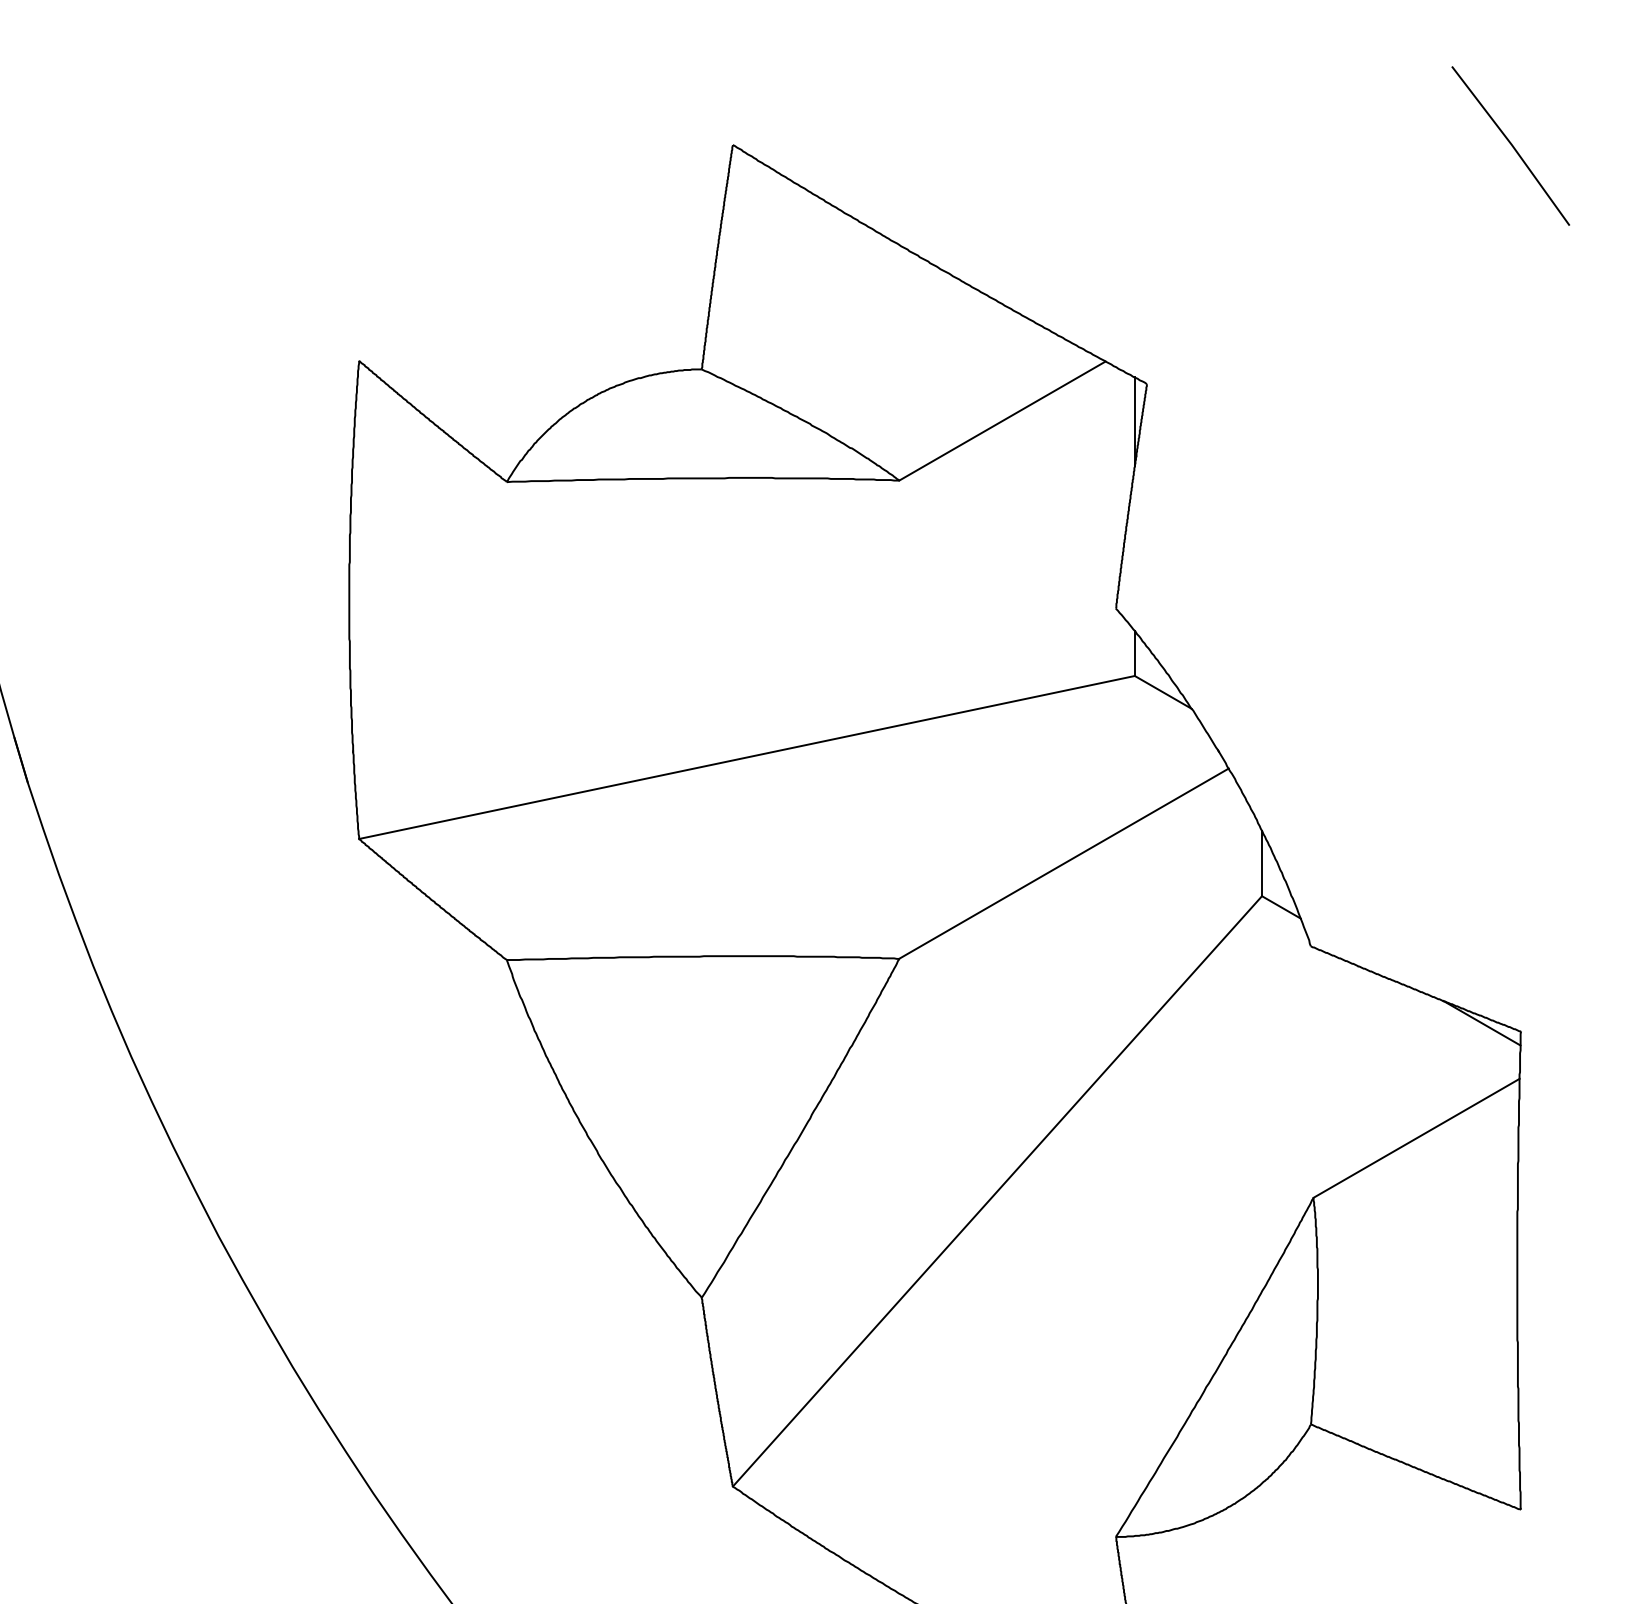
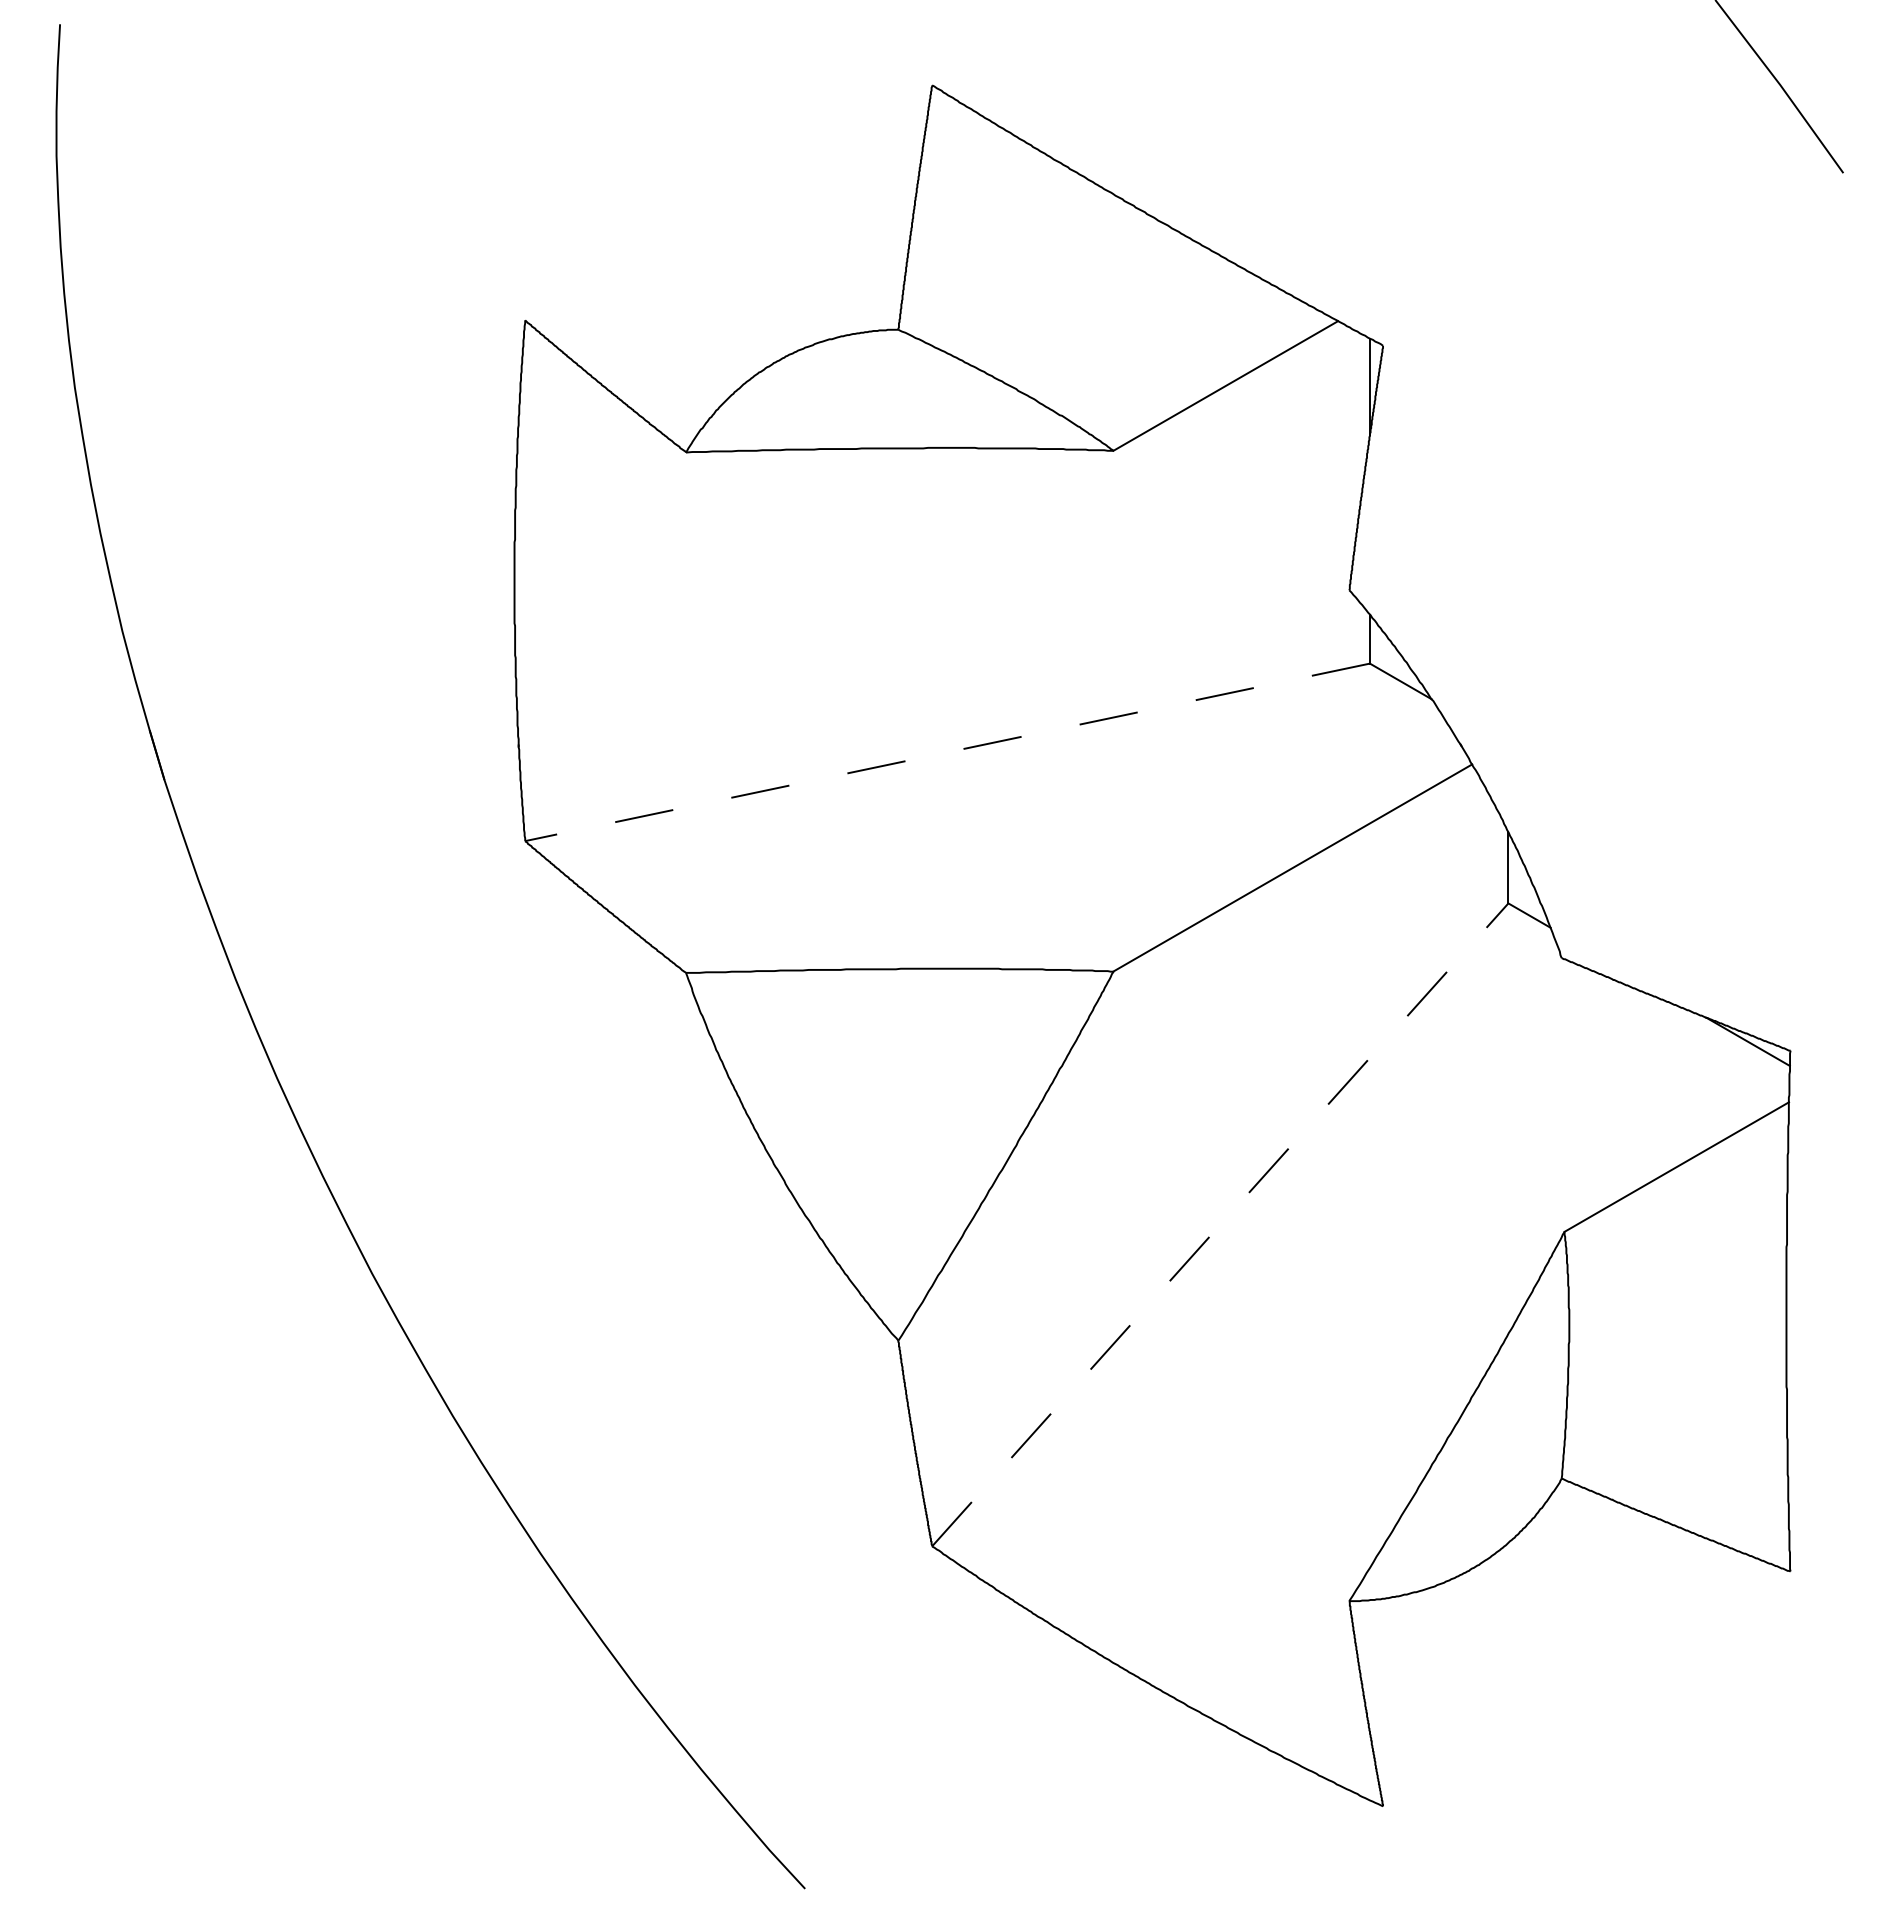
line: (746, 757) -> (947, 752), solid -> dashed
line: (997, 1191) -> (1220, 1224), solid -> dashed

